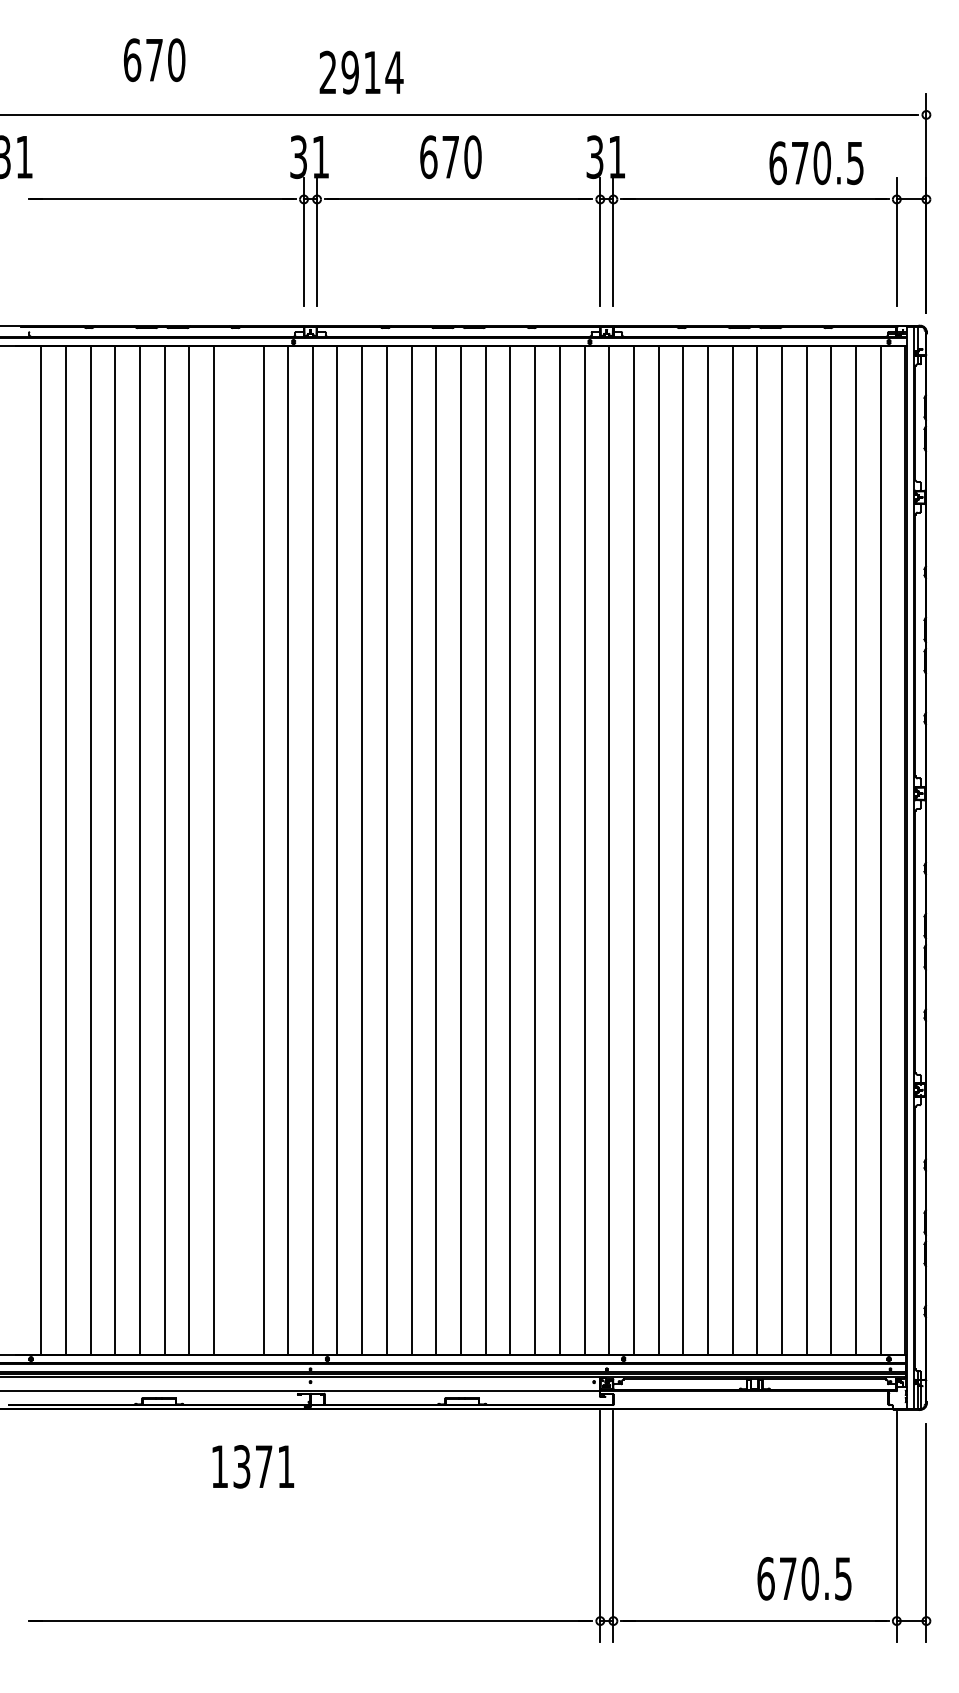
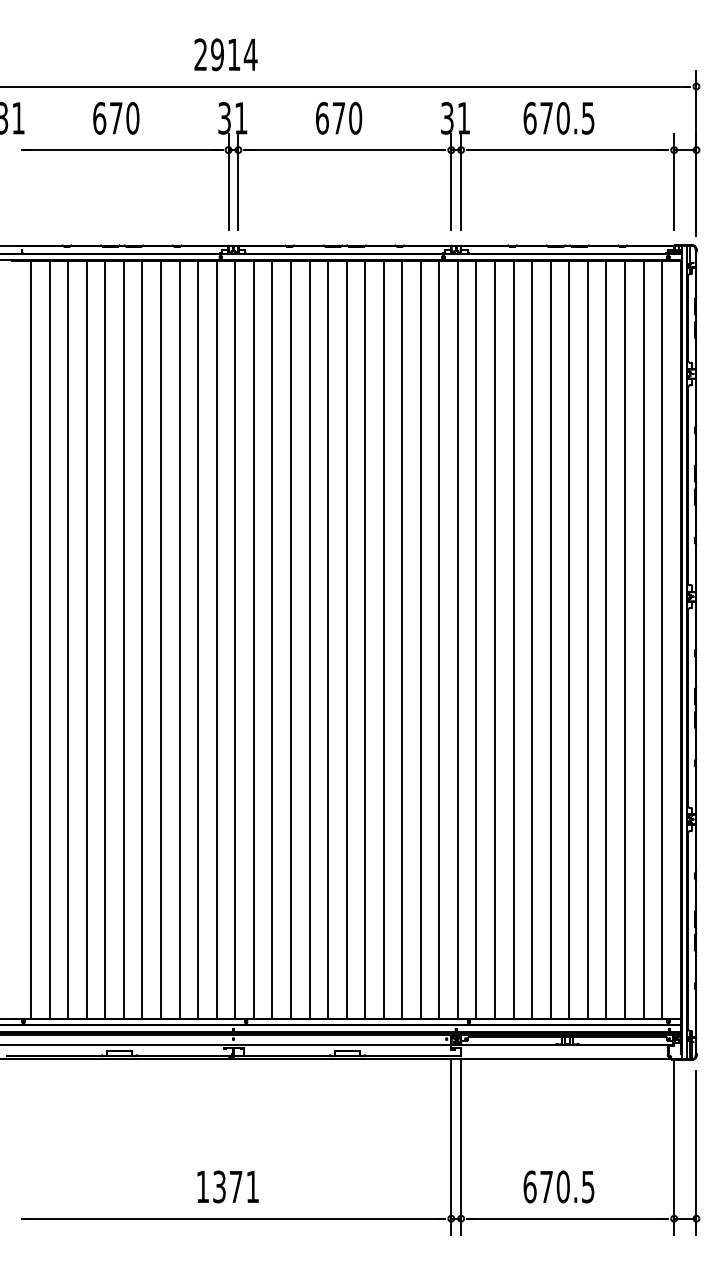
text: (154, 59) -> (116, 117), moved
text: (361, 72) -> (225, 54), moved
text: (816, 162) -> (558, 117), moved
line: (238, 850) -> (179, 639), added
text: (253, 1466) -> (228, 1186), moved
text: (804, 1578) -> (558, 1186), moved

